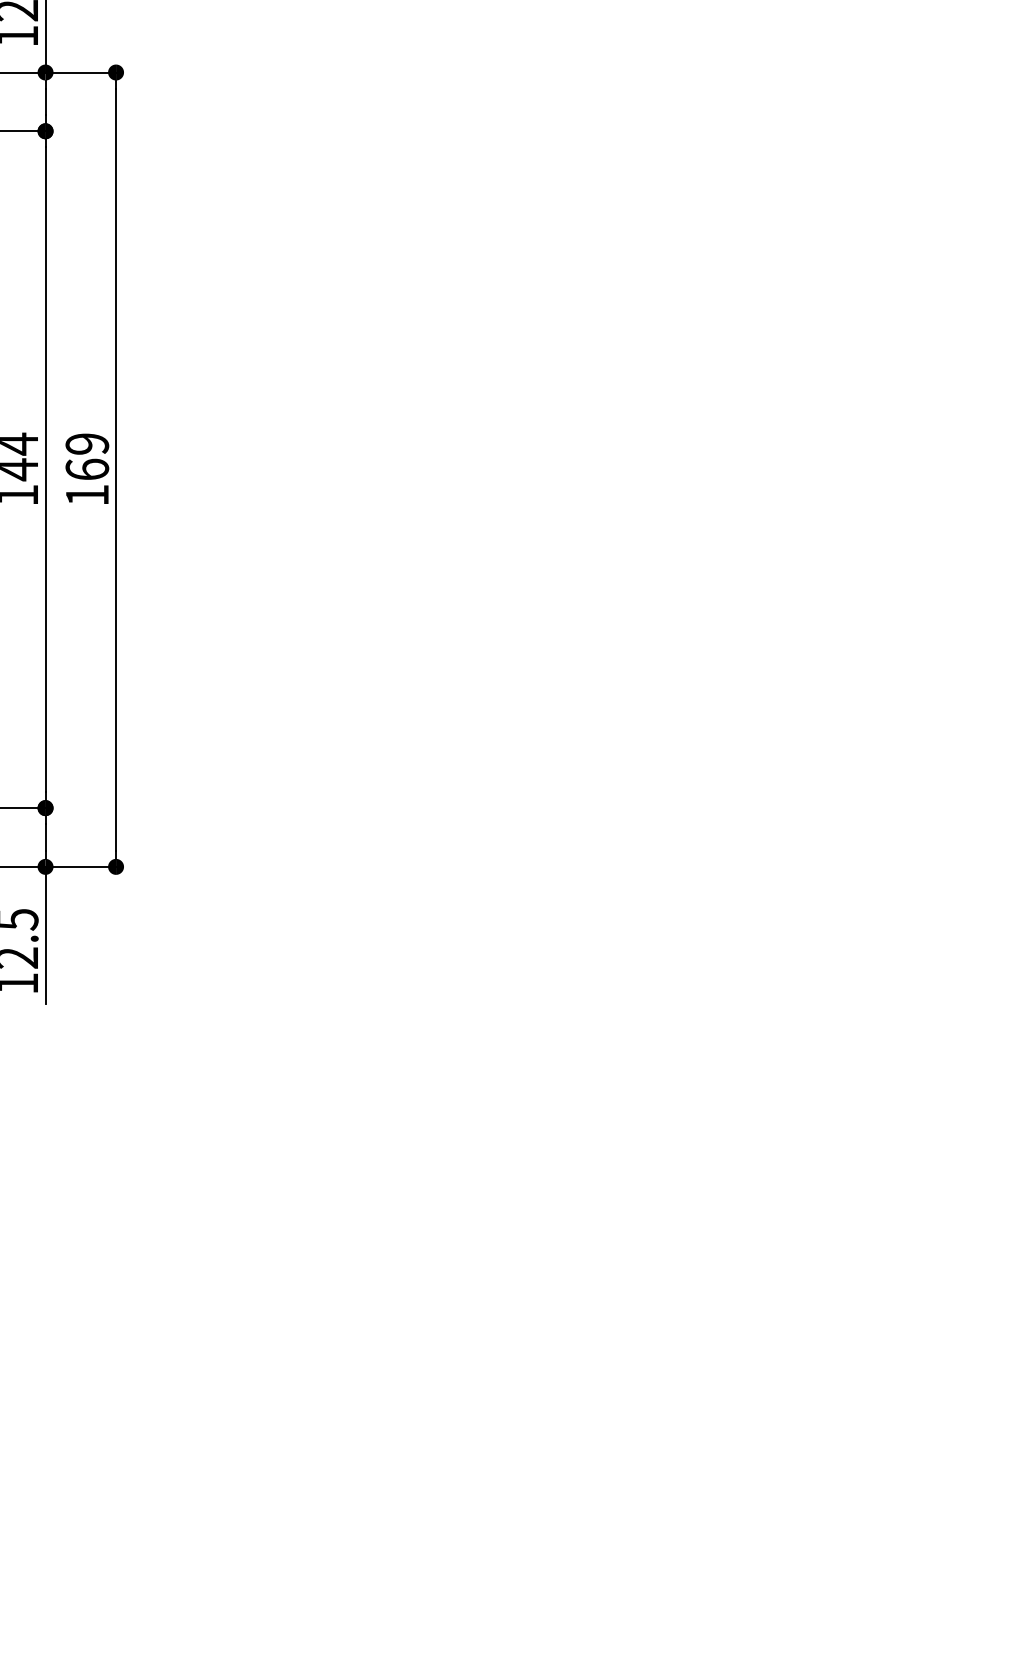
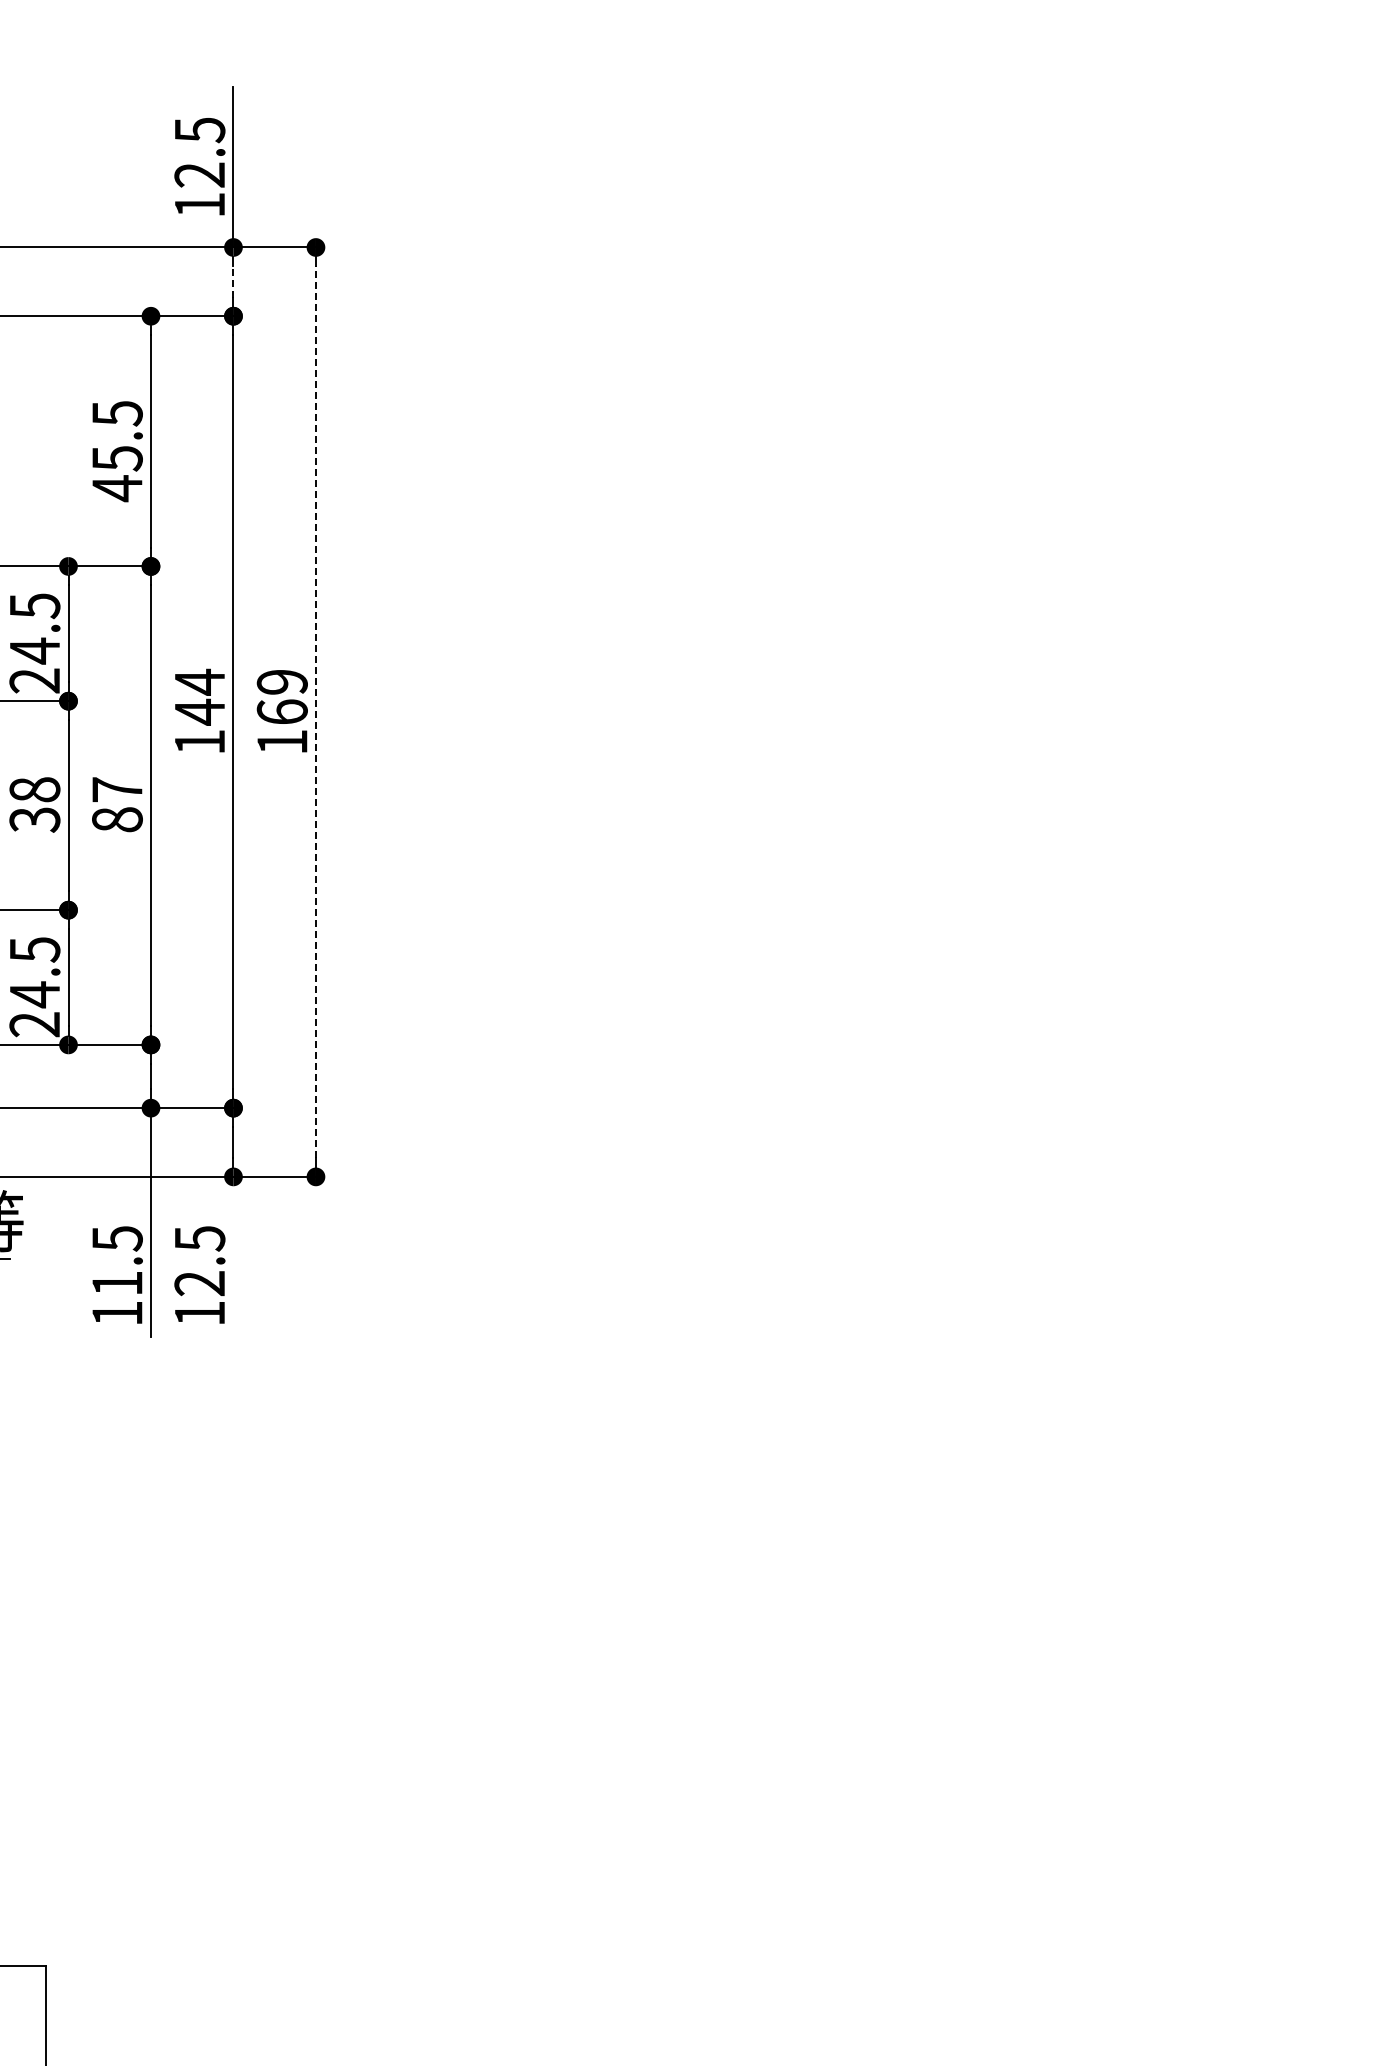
line: (45, 101) -> (233, 281), solid -> dashed
line: (115, 469) -> (315, 711), solid -> dashed
line: (45, 934) -> (233, 1256), removed

